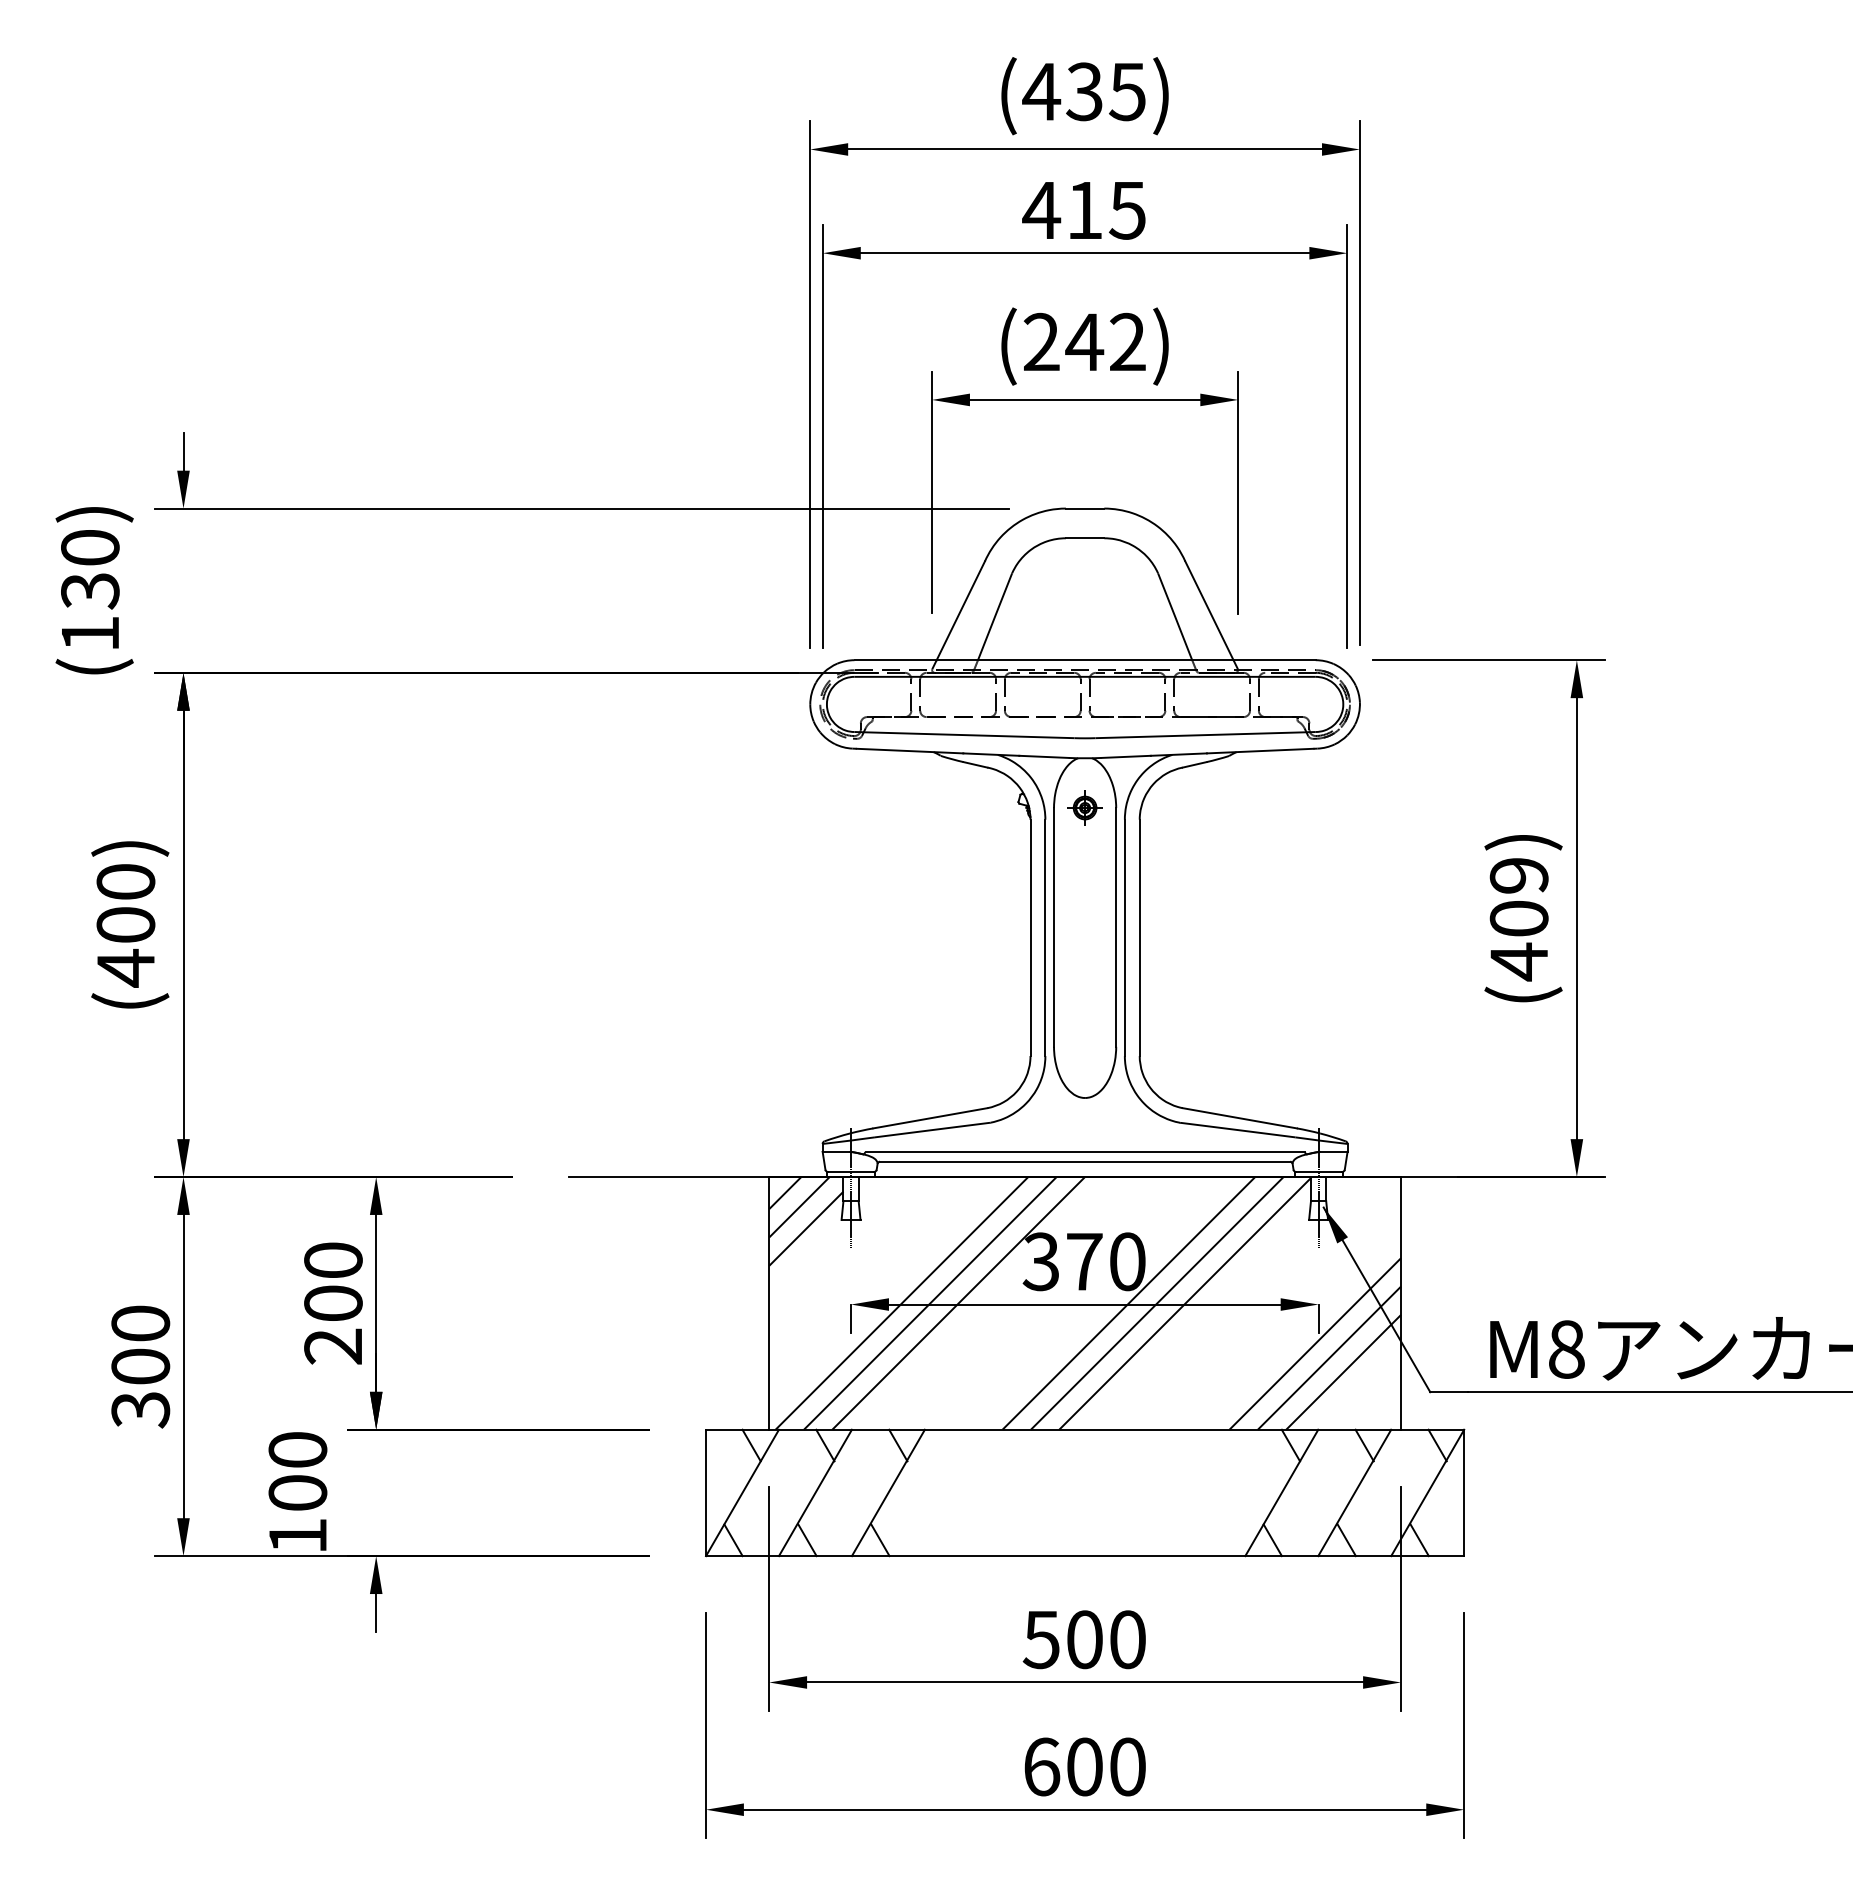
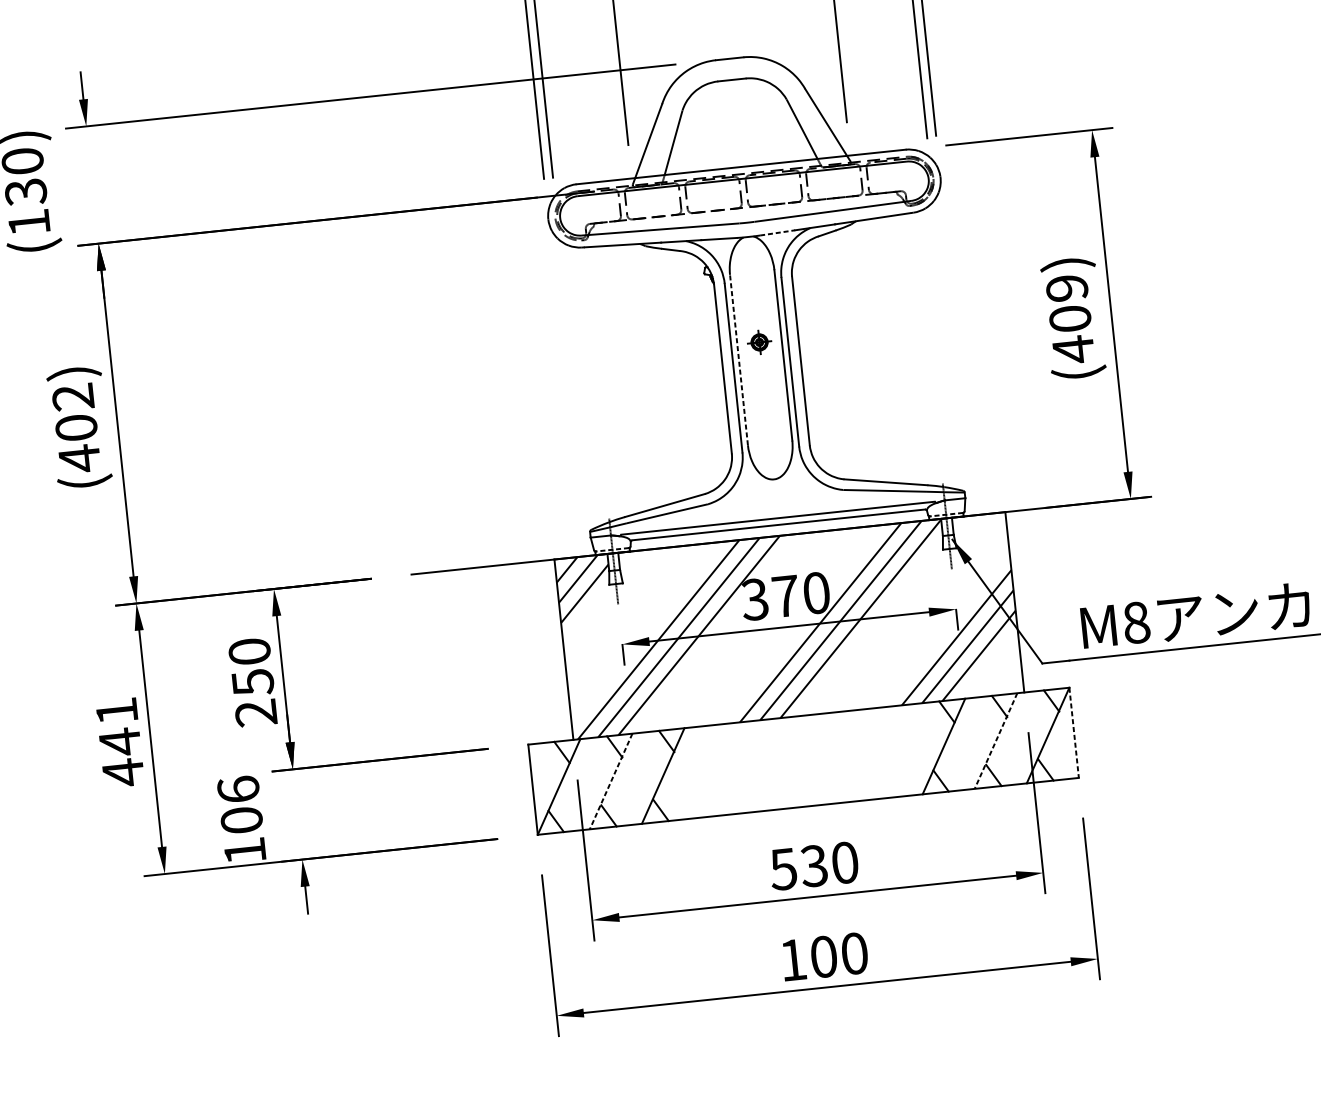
line: (1126, 756) -> (777, 232), solid -> dashed
part: (1084, 807) -> (759, 342), moved
text: (125, 881) -> (72, 396), (400) -> (402)
line: (1054, 926) -> (739, 359), solid -> dashed
line: (850, 1171) -> (612, 549), solid -> dashed
line: (1319, 1171) -> (946, 514), solid -> dashed
text: (333, 1303) -> (252, 682), 200 -> 250
text: (140, 1367) -> (120, 742), 300 -> 441
text: (297, 1449) -> (238, 789), 100 -> 106
line: (815, 1492) -> (611, 781), solid -> dashed
line: (1354, 1492) -> (995, 740), solid -> dashed
line: (1464, 1493) -> (1074, 733), solid -> dashed
text: (1084, 1639) -> (814, 865), 500 -> 530
text: (1042, 1766) -> (793, 959), 600 -> 100

